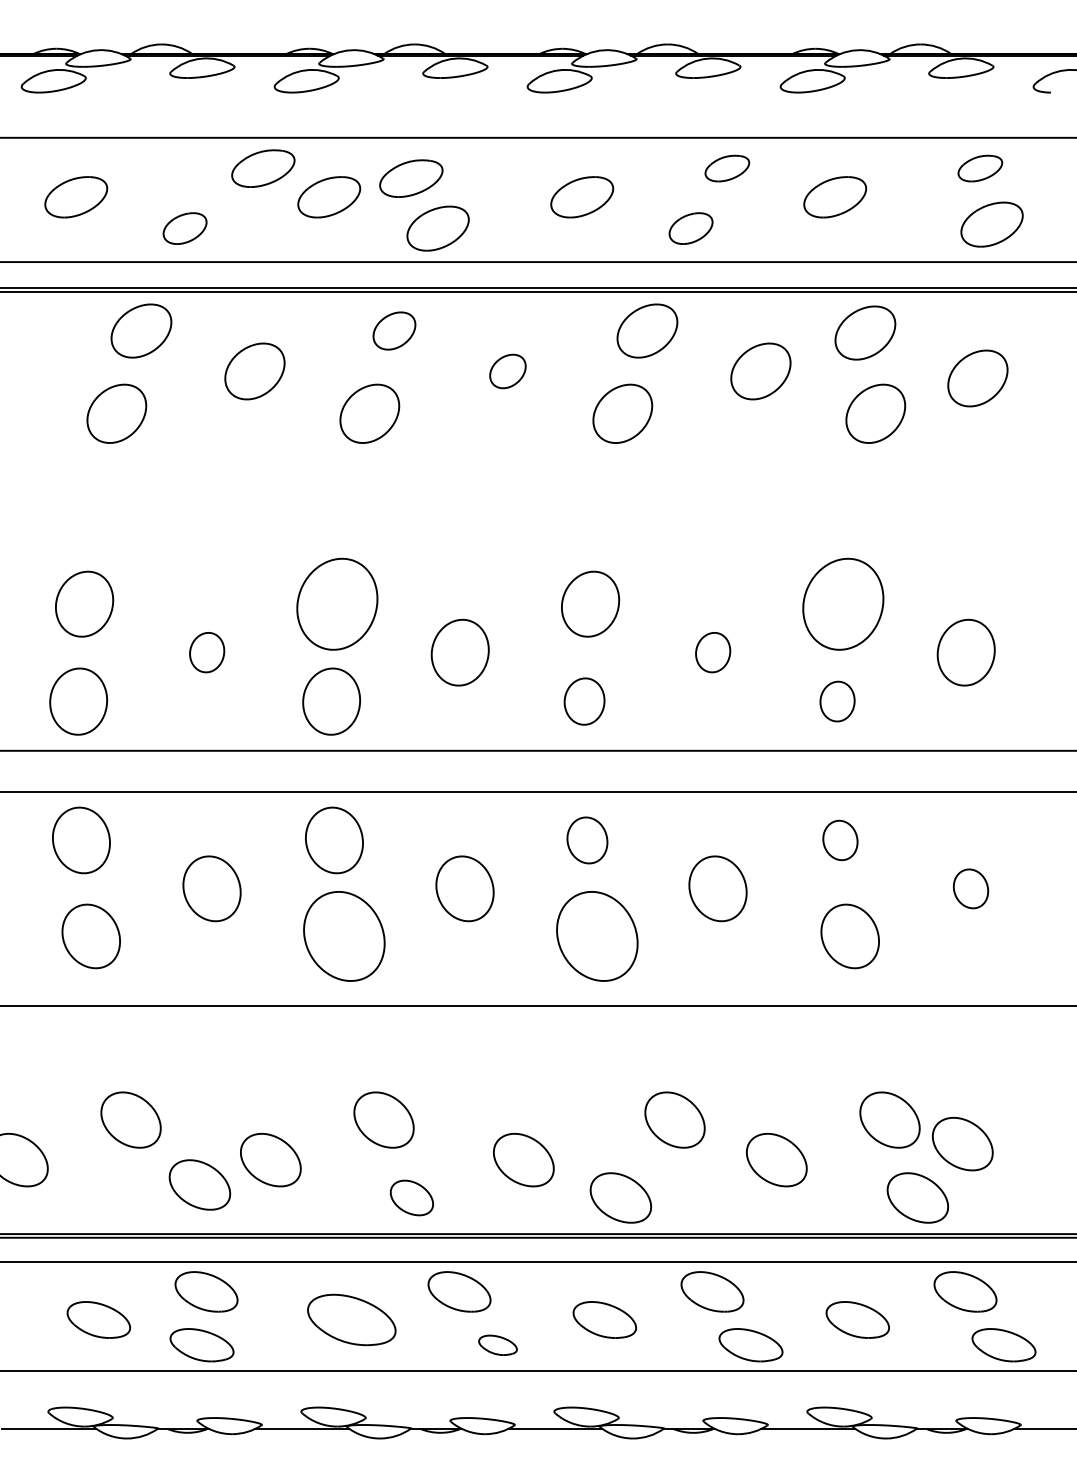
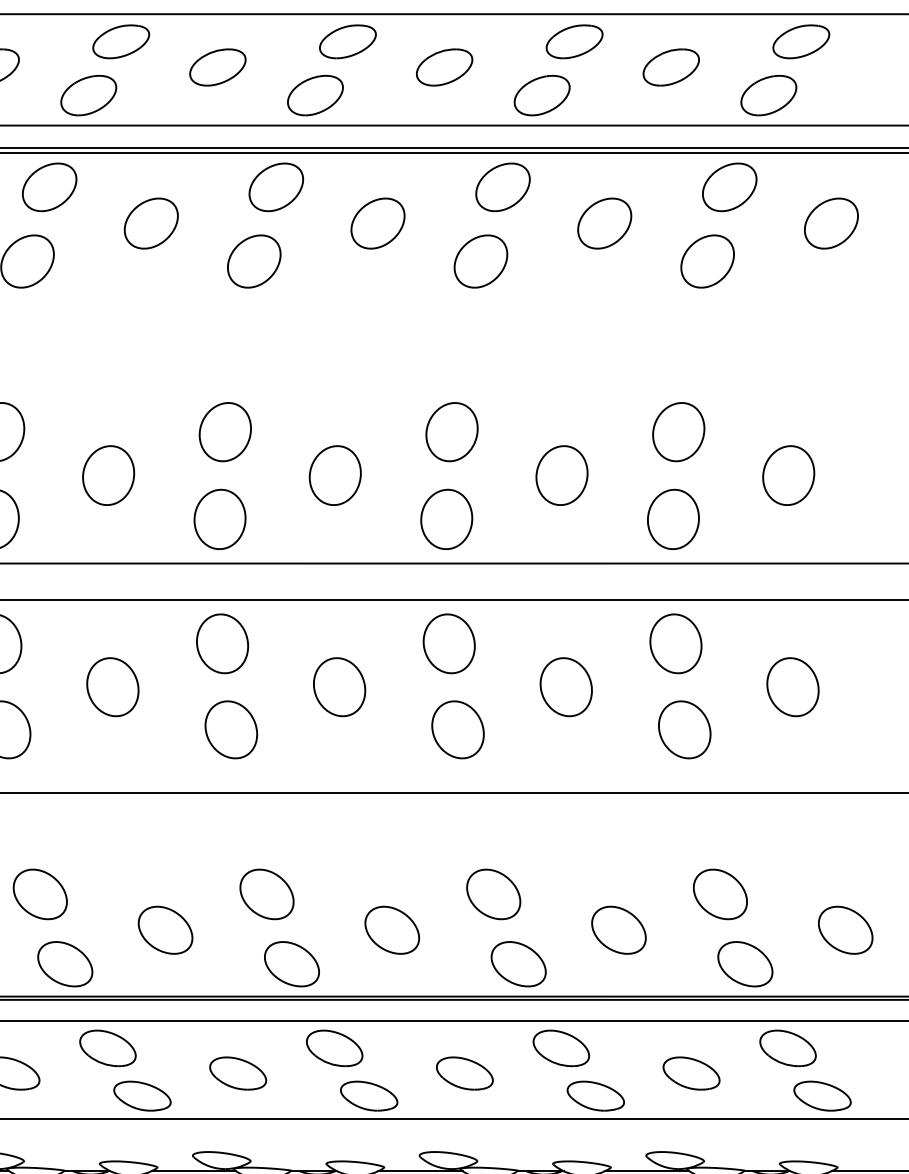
part: (263, 168) -> (121, 41), moved
part: (727, 168) -> (574, 41), size x1.43
part: (980, 168) -> (801, 41), size x1.43
part: (411, 178) -> (348, 41), moved
part: (991, 224) -> (768, 95), moved
part: (184, 228) -> (88, 95), size x1.43
part: (690, 228) -> (541, 95), size x1.43
part: (394, 330) -> (276, 186), size x1.43
part: (865, 332) -> (729, 186), moved
part: (507, 371) -> (377, 223), size x1.67
part: (977, 378) -> (831, 223), moved
part: (337, 603) -> (225, 431), size x0.71
part: (843, 603) -> (678, 431), size x0.71
part: (206, 652) -> (107, 475), size x1.67
part: (712, 652) -> (561, 475), size x1.67
part: (584, 701) -> (446, 519), size x1.43
part: (837, 701) -> (673, 519), size x1.67
part: (587, 840) -> (449, 643), size x1.43
part: (840, 840) -> (676, 643), size x1.67
part: (970, 888) -> (792, 686), size x1.67
part: (343, 936) -> (230, 729), size x0.71
part: (596, 936) -> (457, 729), size x0.71
part: (674, 1119) -> (493, 893), moved
part: (962, 1144) -> (845, 930), moved
part: (199, 1184) -> (64, 963), moved
part: (411, 1197) -> (291, 963), size x1.43
part: (620, 1197) -> (518, 963), moved
part: (351, 1319) -> (237, 1073), size x0.71
part: (201, 1345) -> (141, 1096), moved
part: (497, 1345) -> (368, 1096), size x1.67

